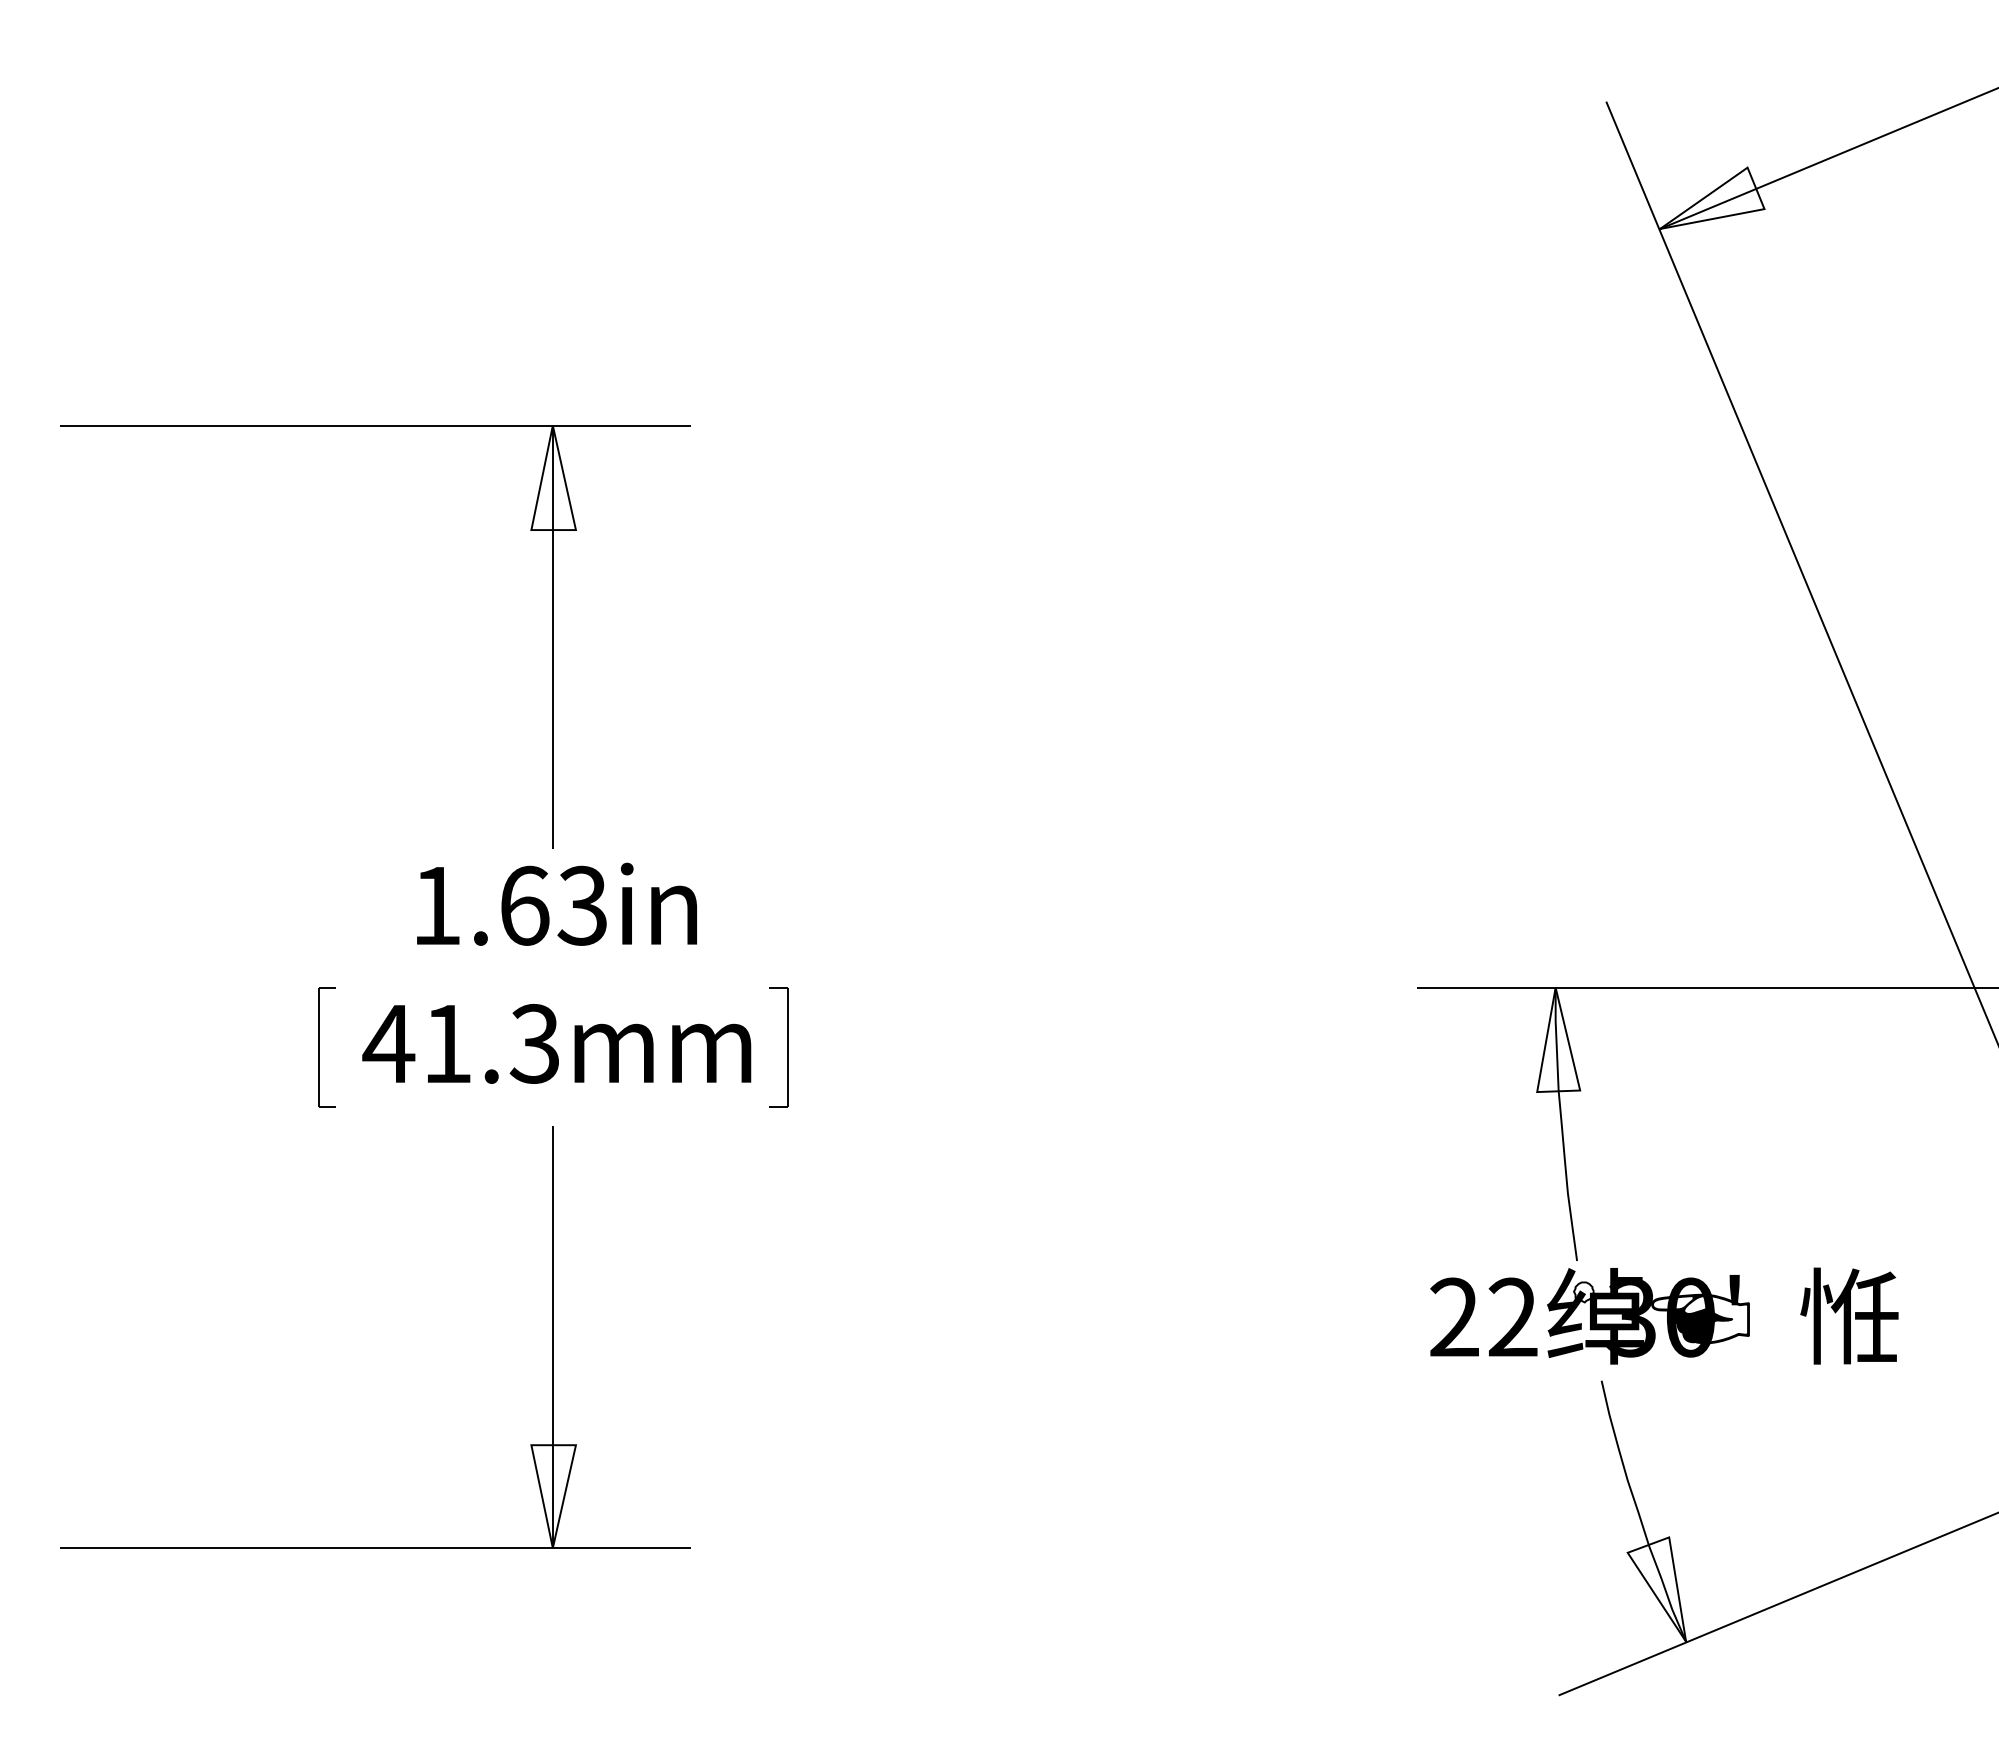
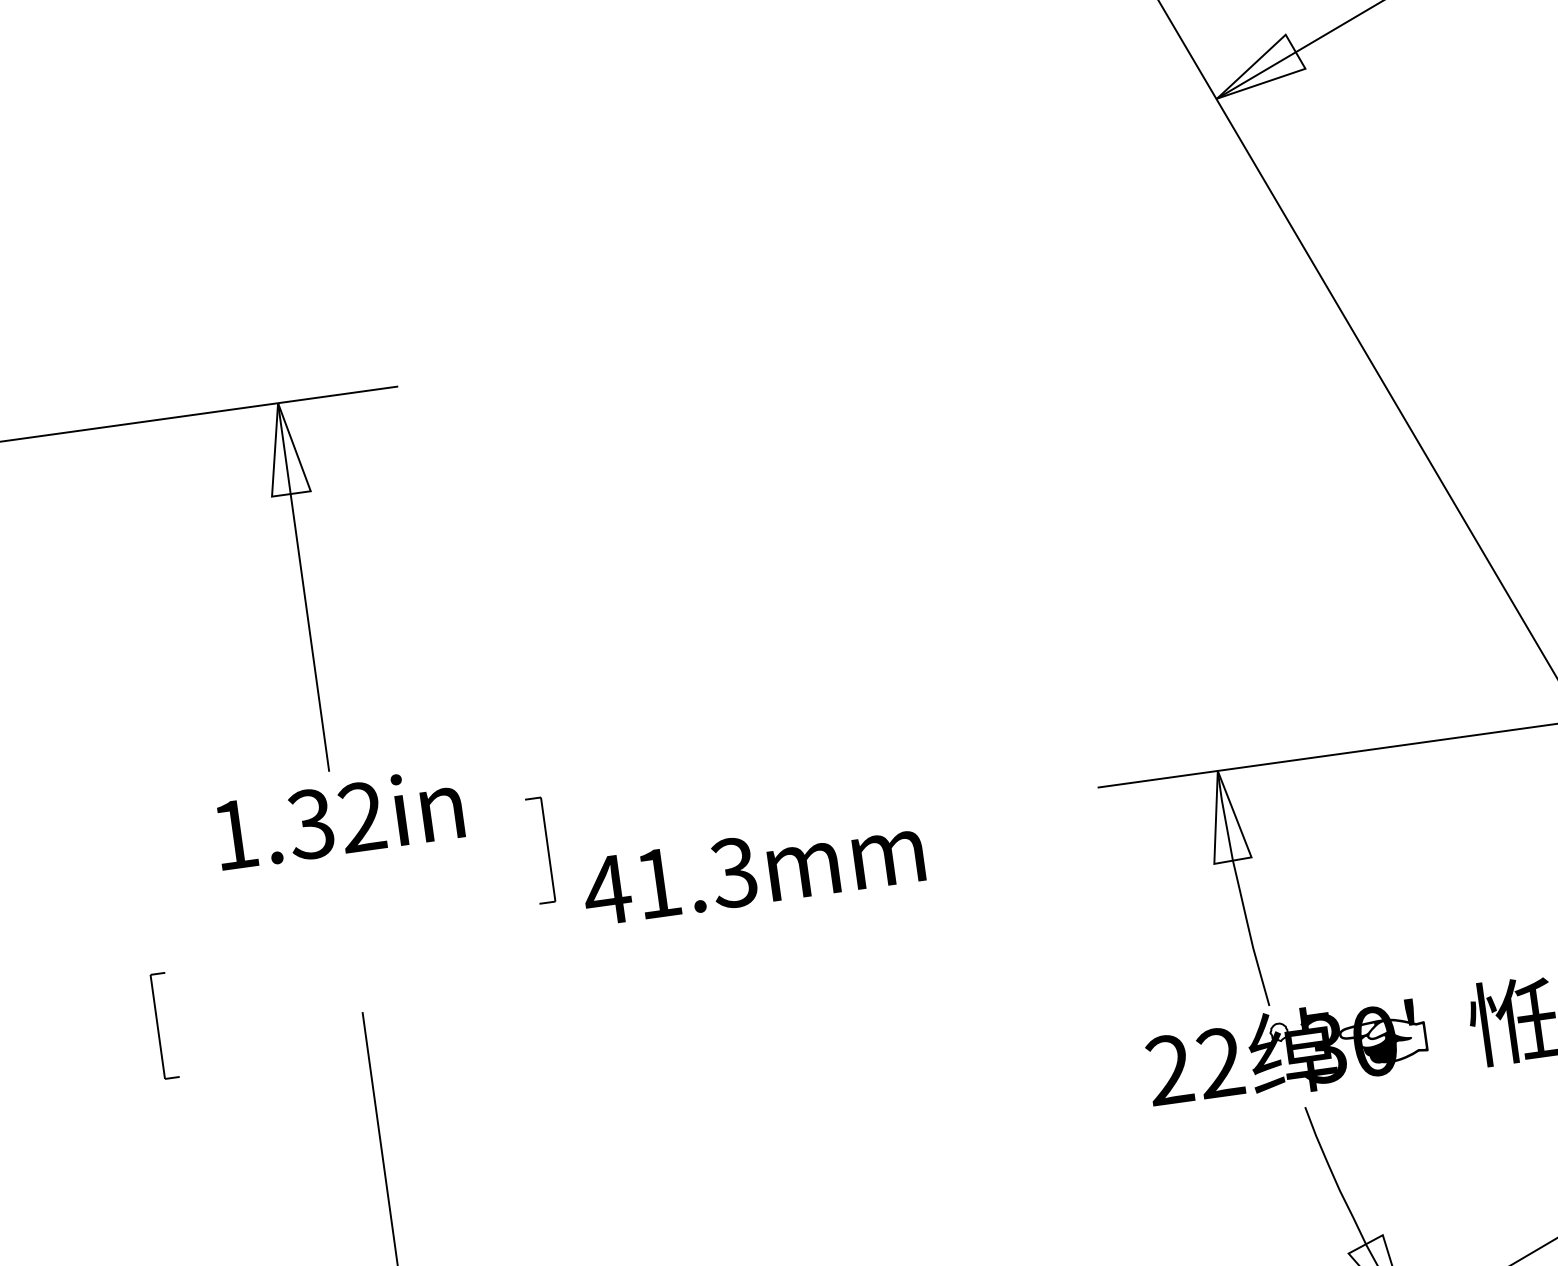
text: (552, 905) -> (335, 820), 1.63in -> 1.32in
text: (556, 1043) -> (752, 869), moved
part: (319, 1047) -> (157, 1026), moved
part: (787, 1047) -> (547, 849), moved

